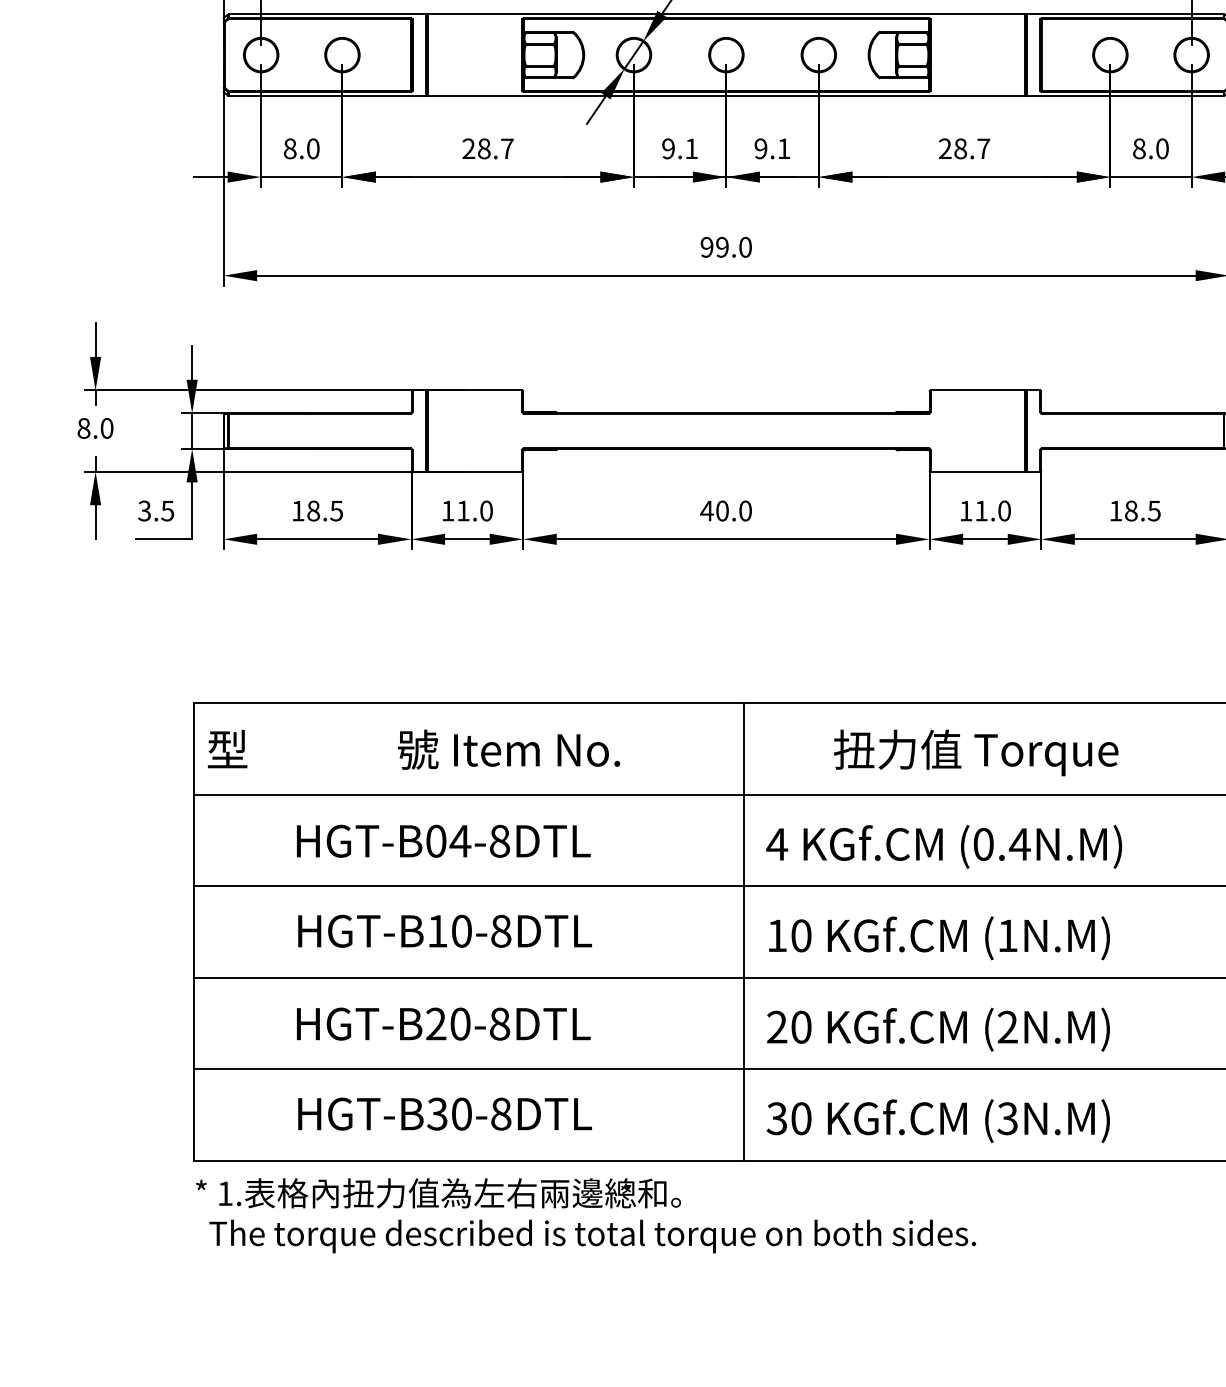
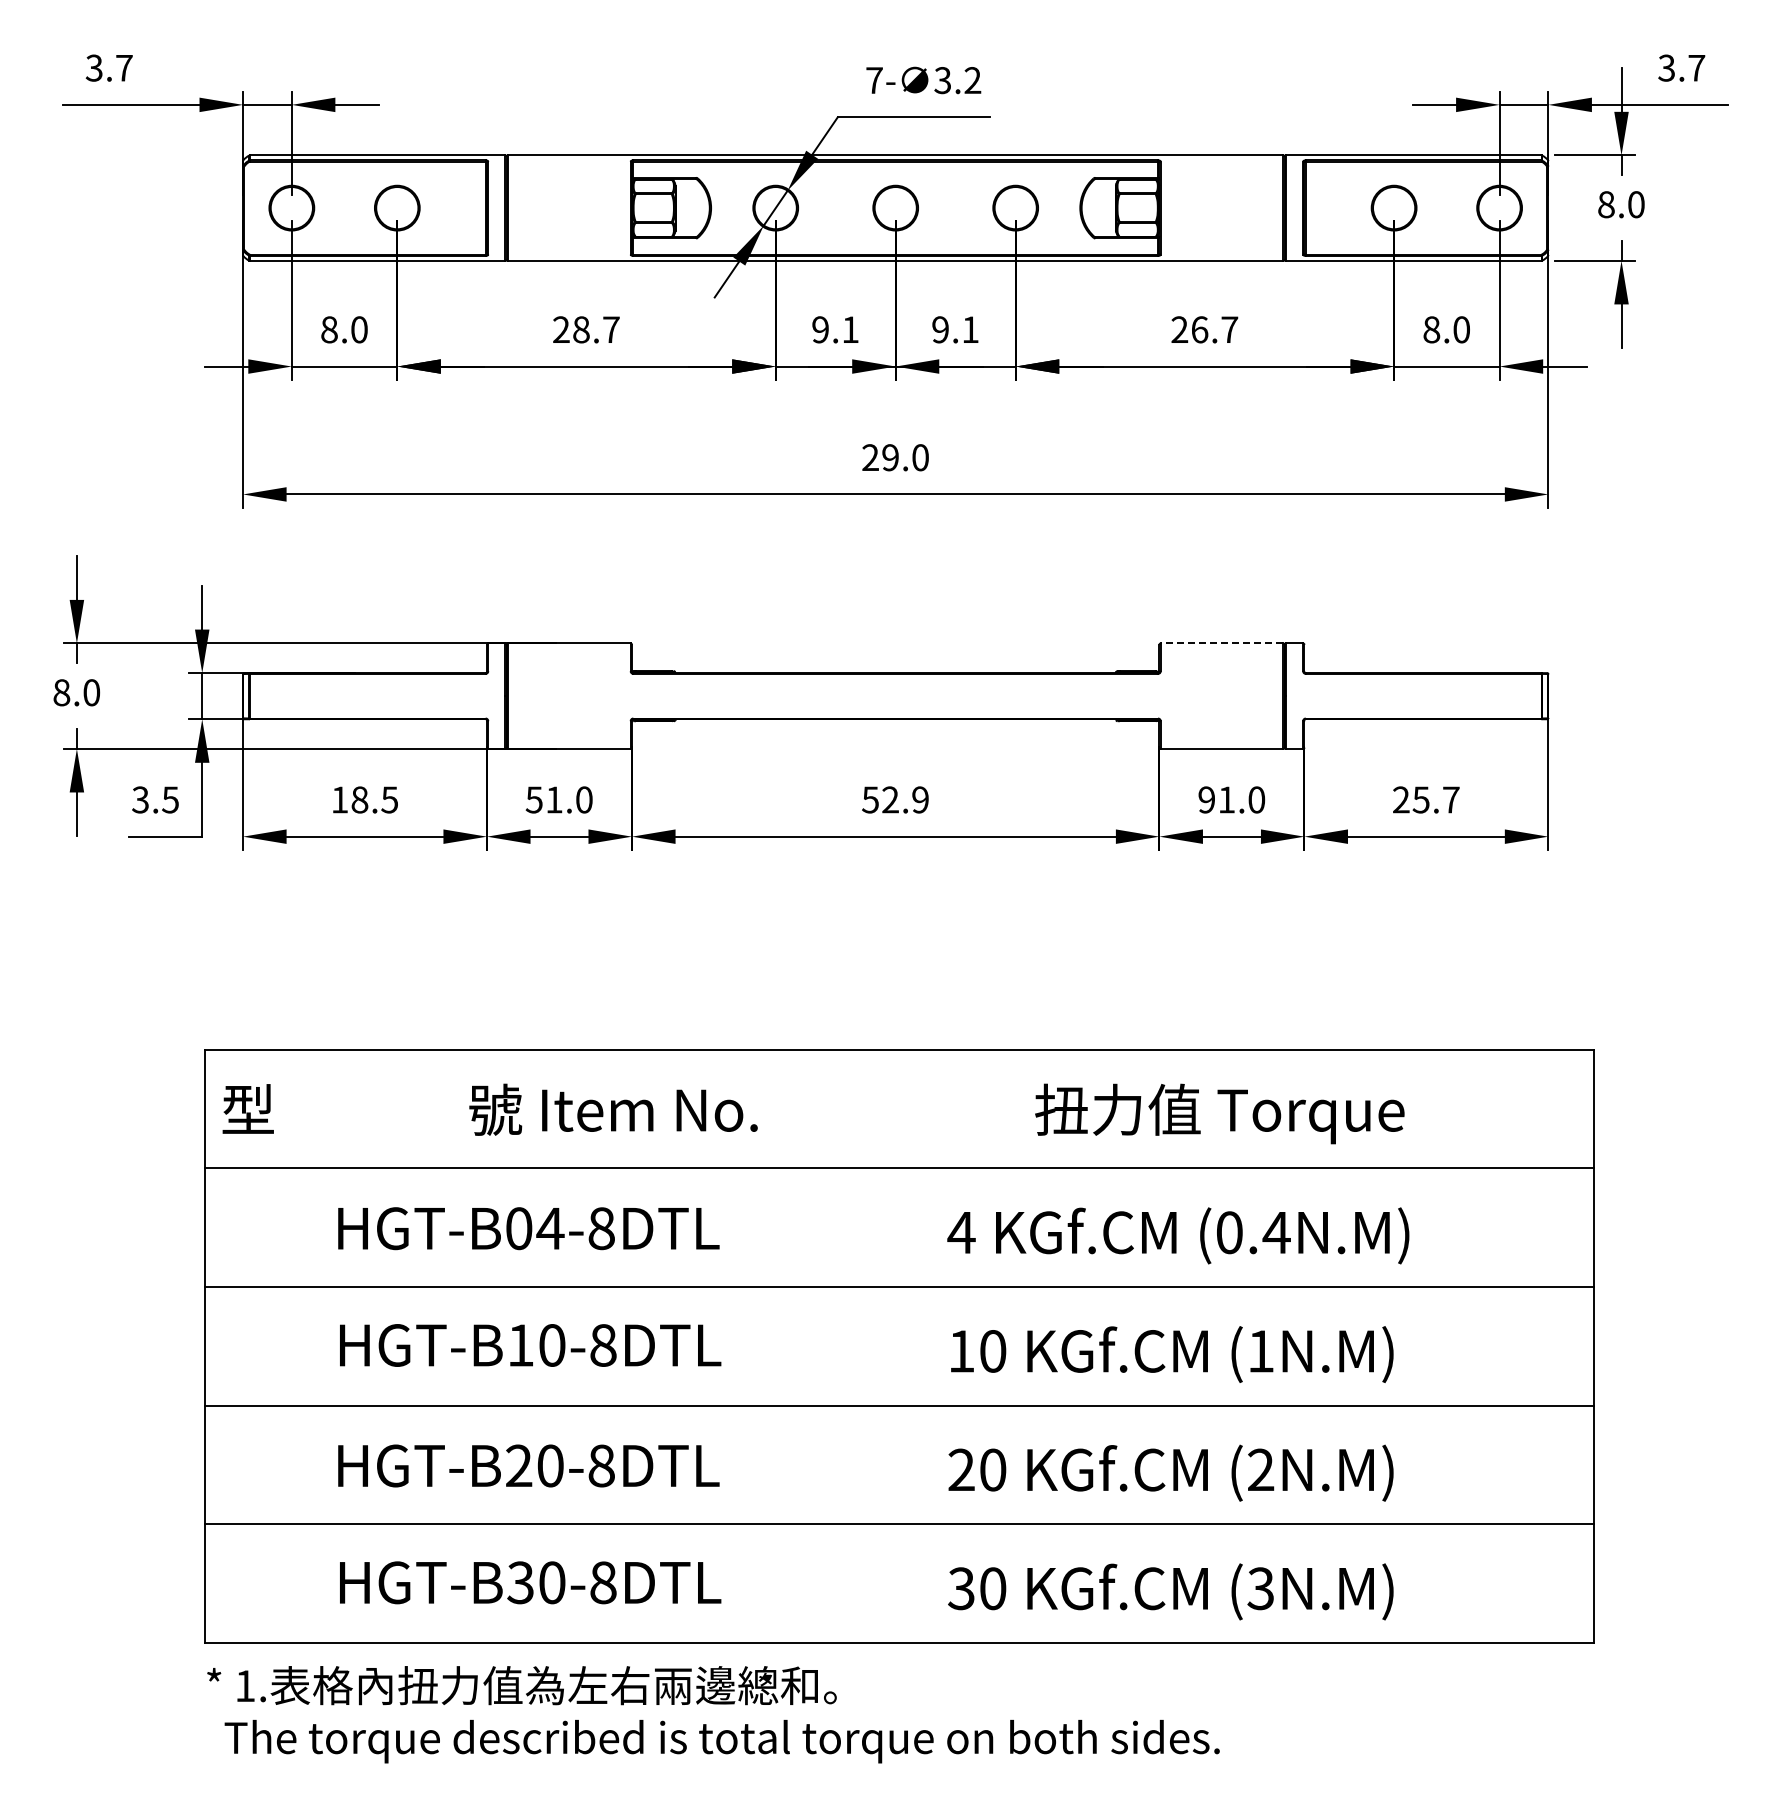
text: (960, 148) -> (1199, 329), 28.7 -> 26.7
text: (706, 247) -> (870, 457), 99.0 -> 29.0
line: (977, 390) -> (1221, 643), solid -> dashed
text: (447, 510) -> (533, 799), 11.0 -> 51.0
text: (725, 510) -> (894, 799), 40.0 -> 52.9
text: (965, 510) -> (1206, 799), 11.0 -> 91.0
text: (1135, 510) -> (1426, 799), 18.5 -> 25.7
line: (743, 932) -> (918, 1346), removed

